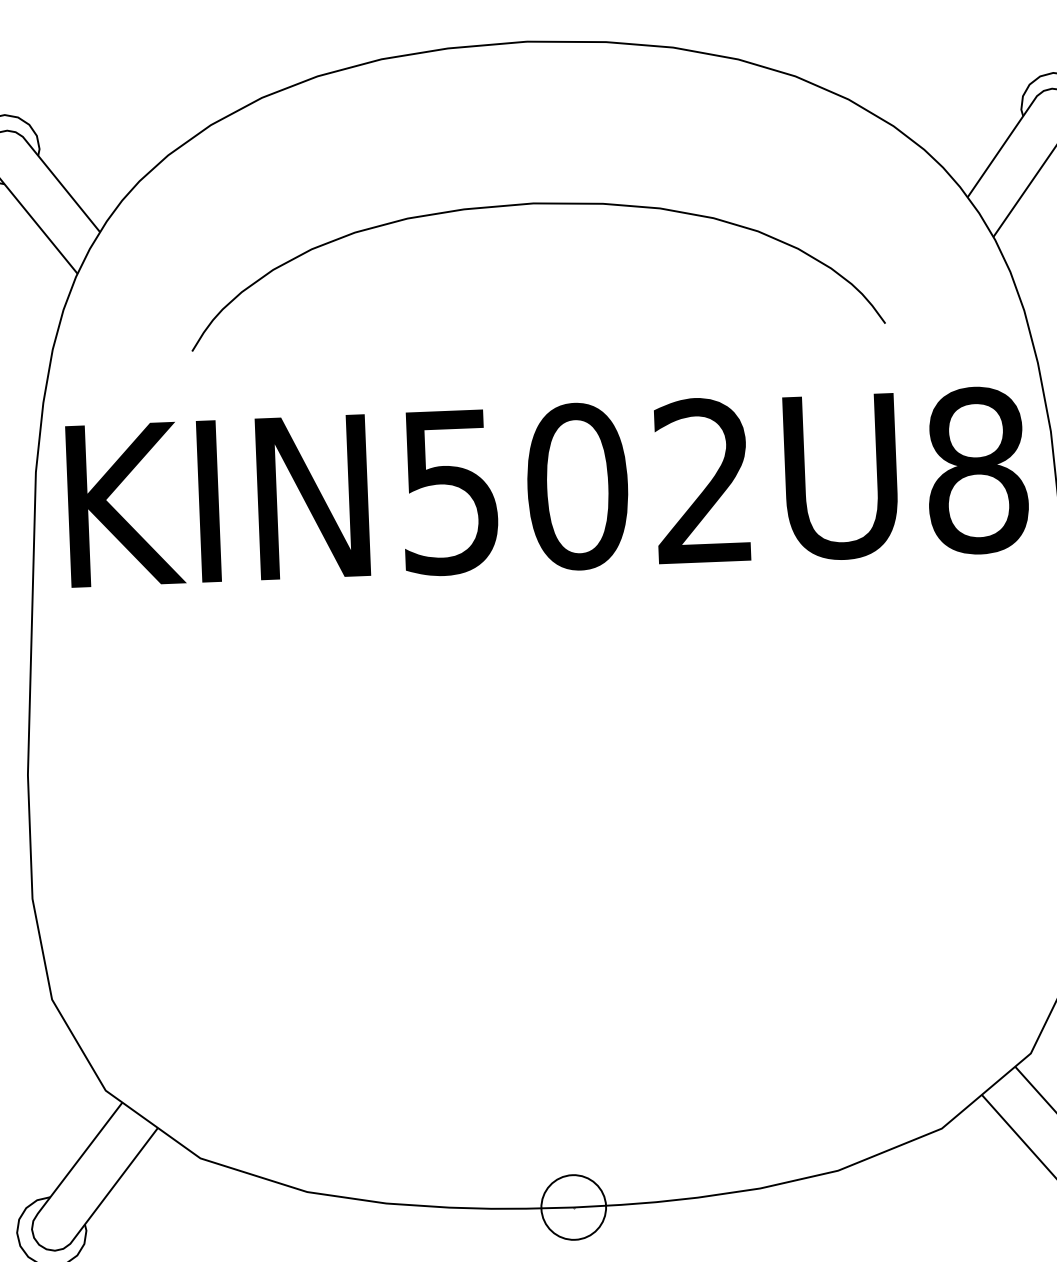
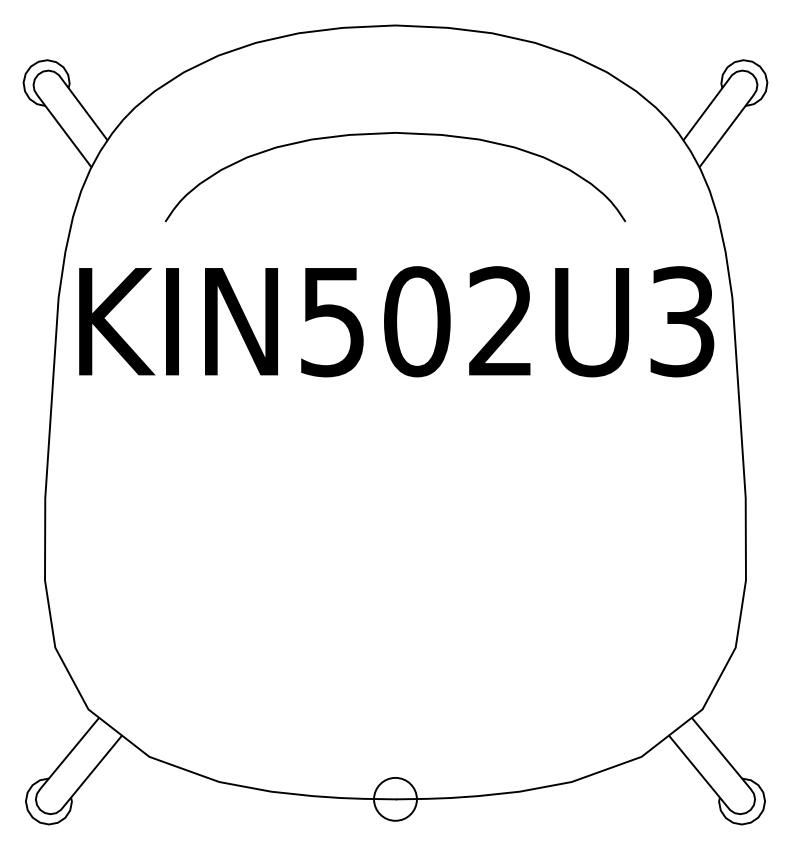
text: (977, 470) -> (682, 321), KIN502U8 -> KIN502U3

